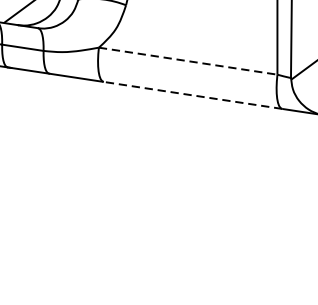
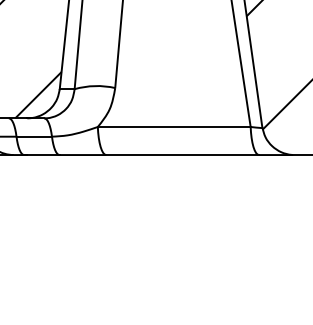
line: (188, 60) -> (174, 126), dashed -> solid
line: (192, 95) -> (182, 155), dashed -> solid

